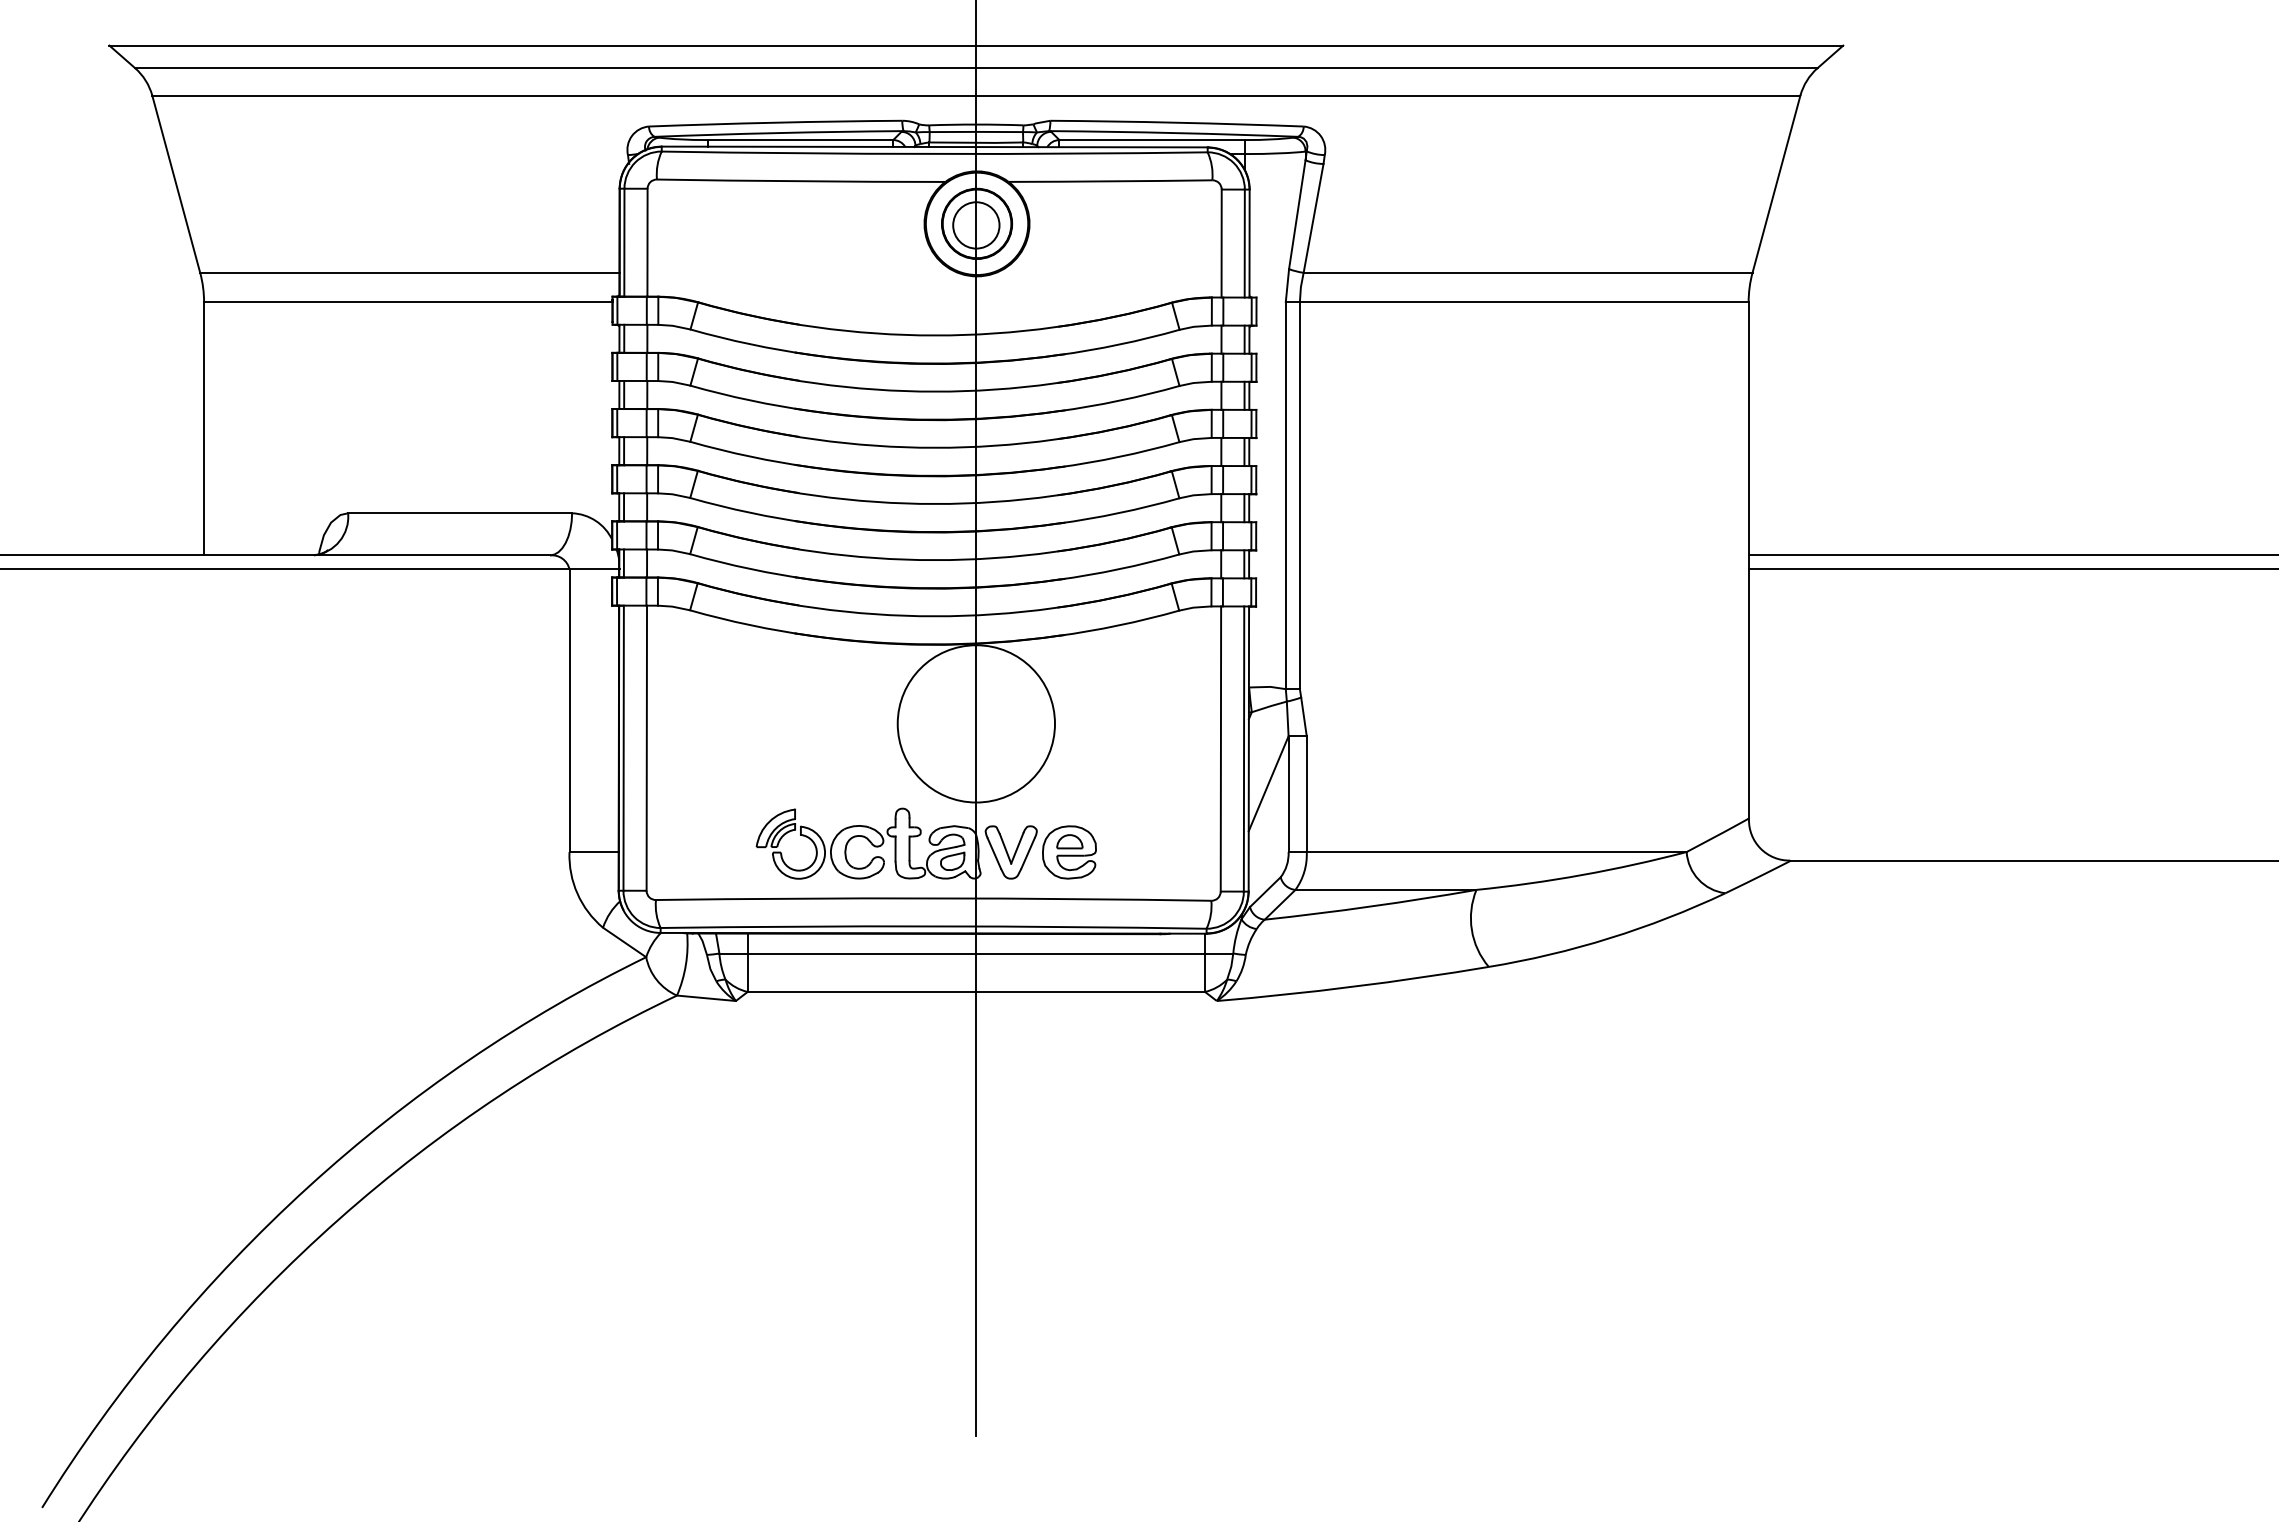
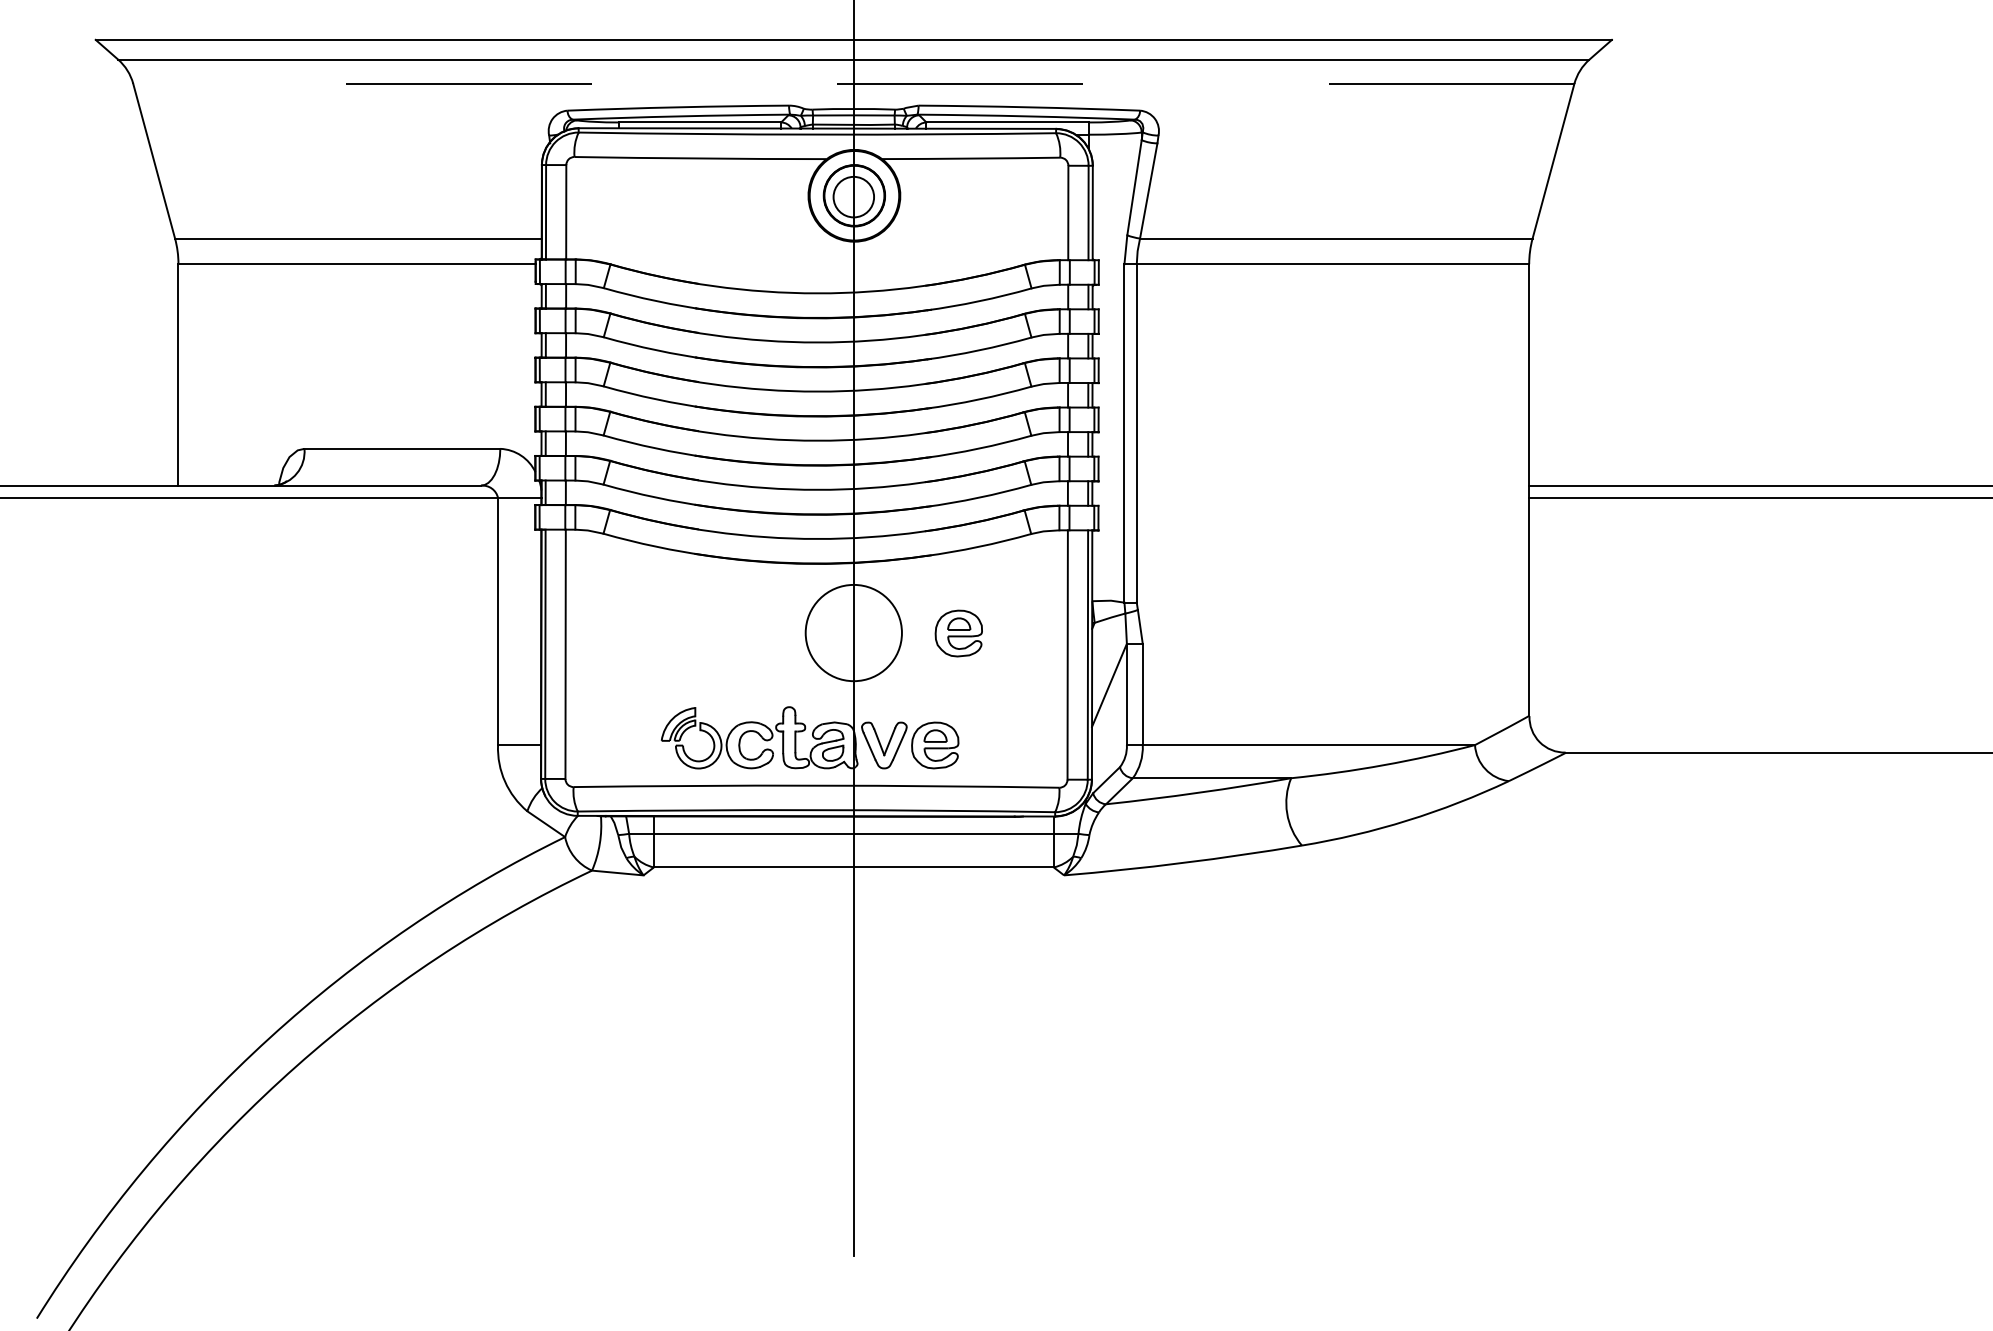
line: (975, 95) -> (853, 83), solid -> dashed
circle: (976, 723) -> (853, 632), size x0.7
part: (1096, 724) -> (958, 633), added

